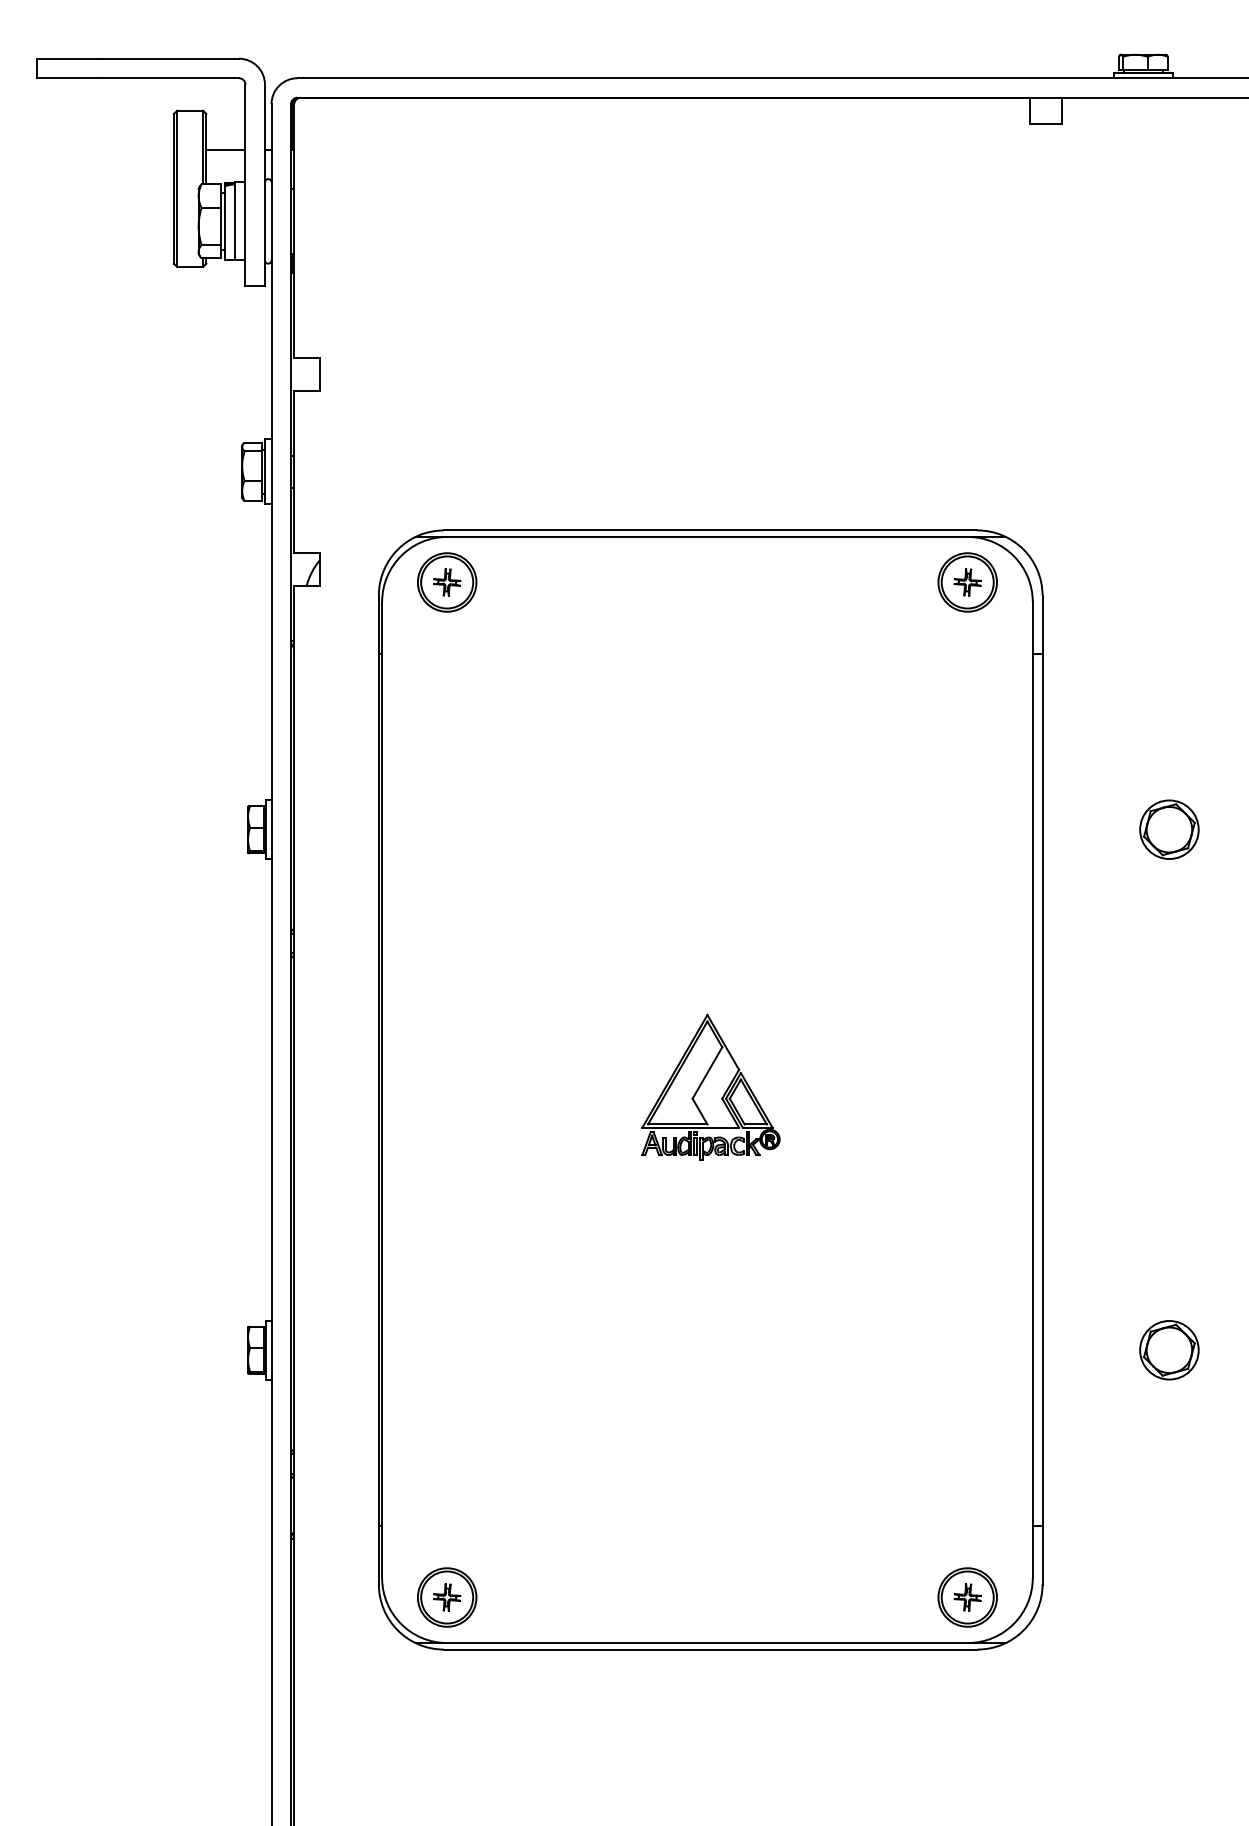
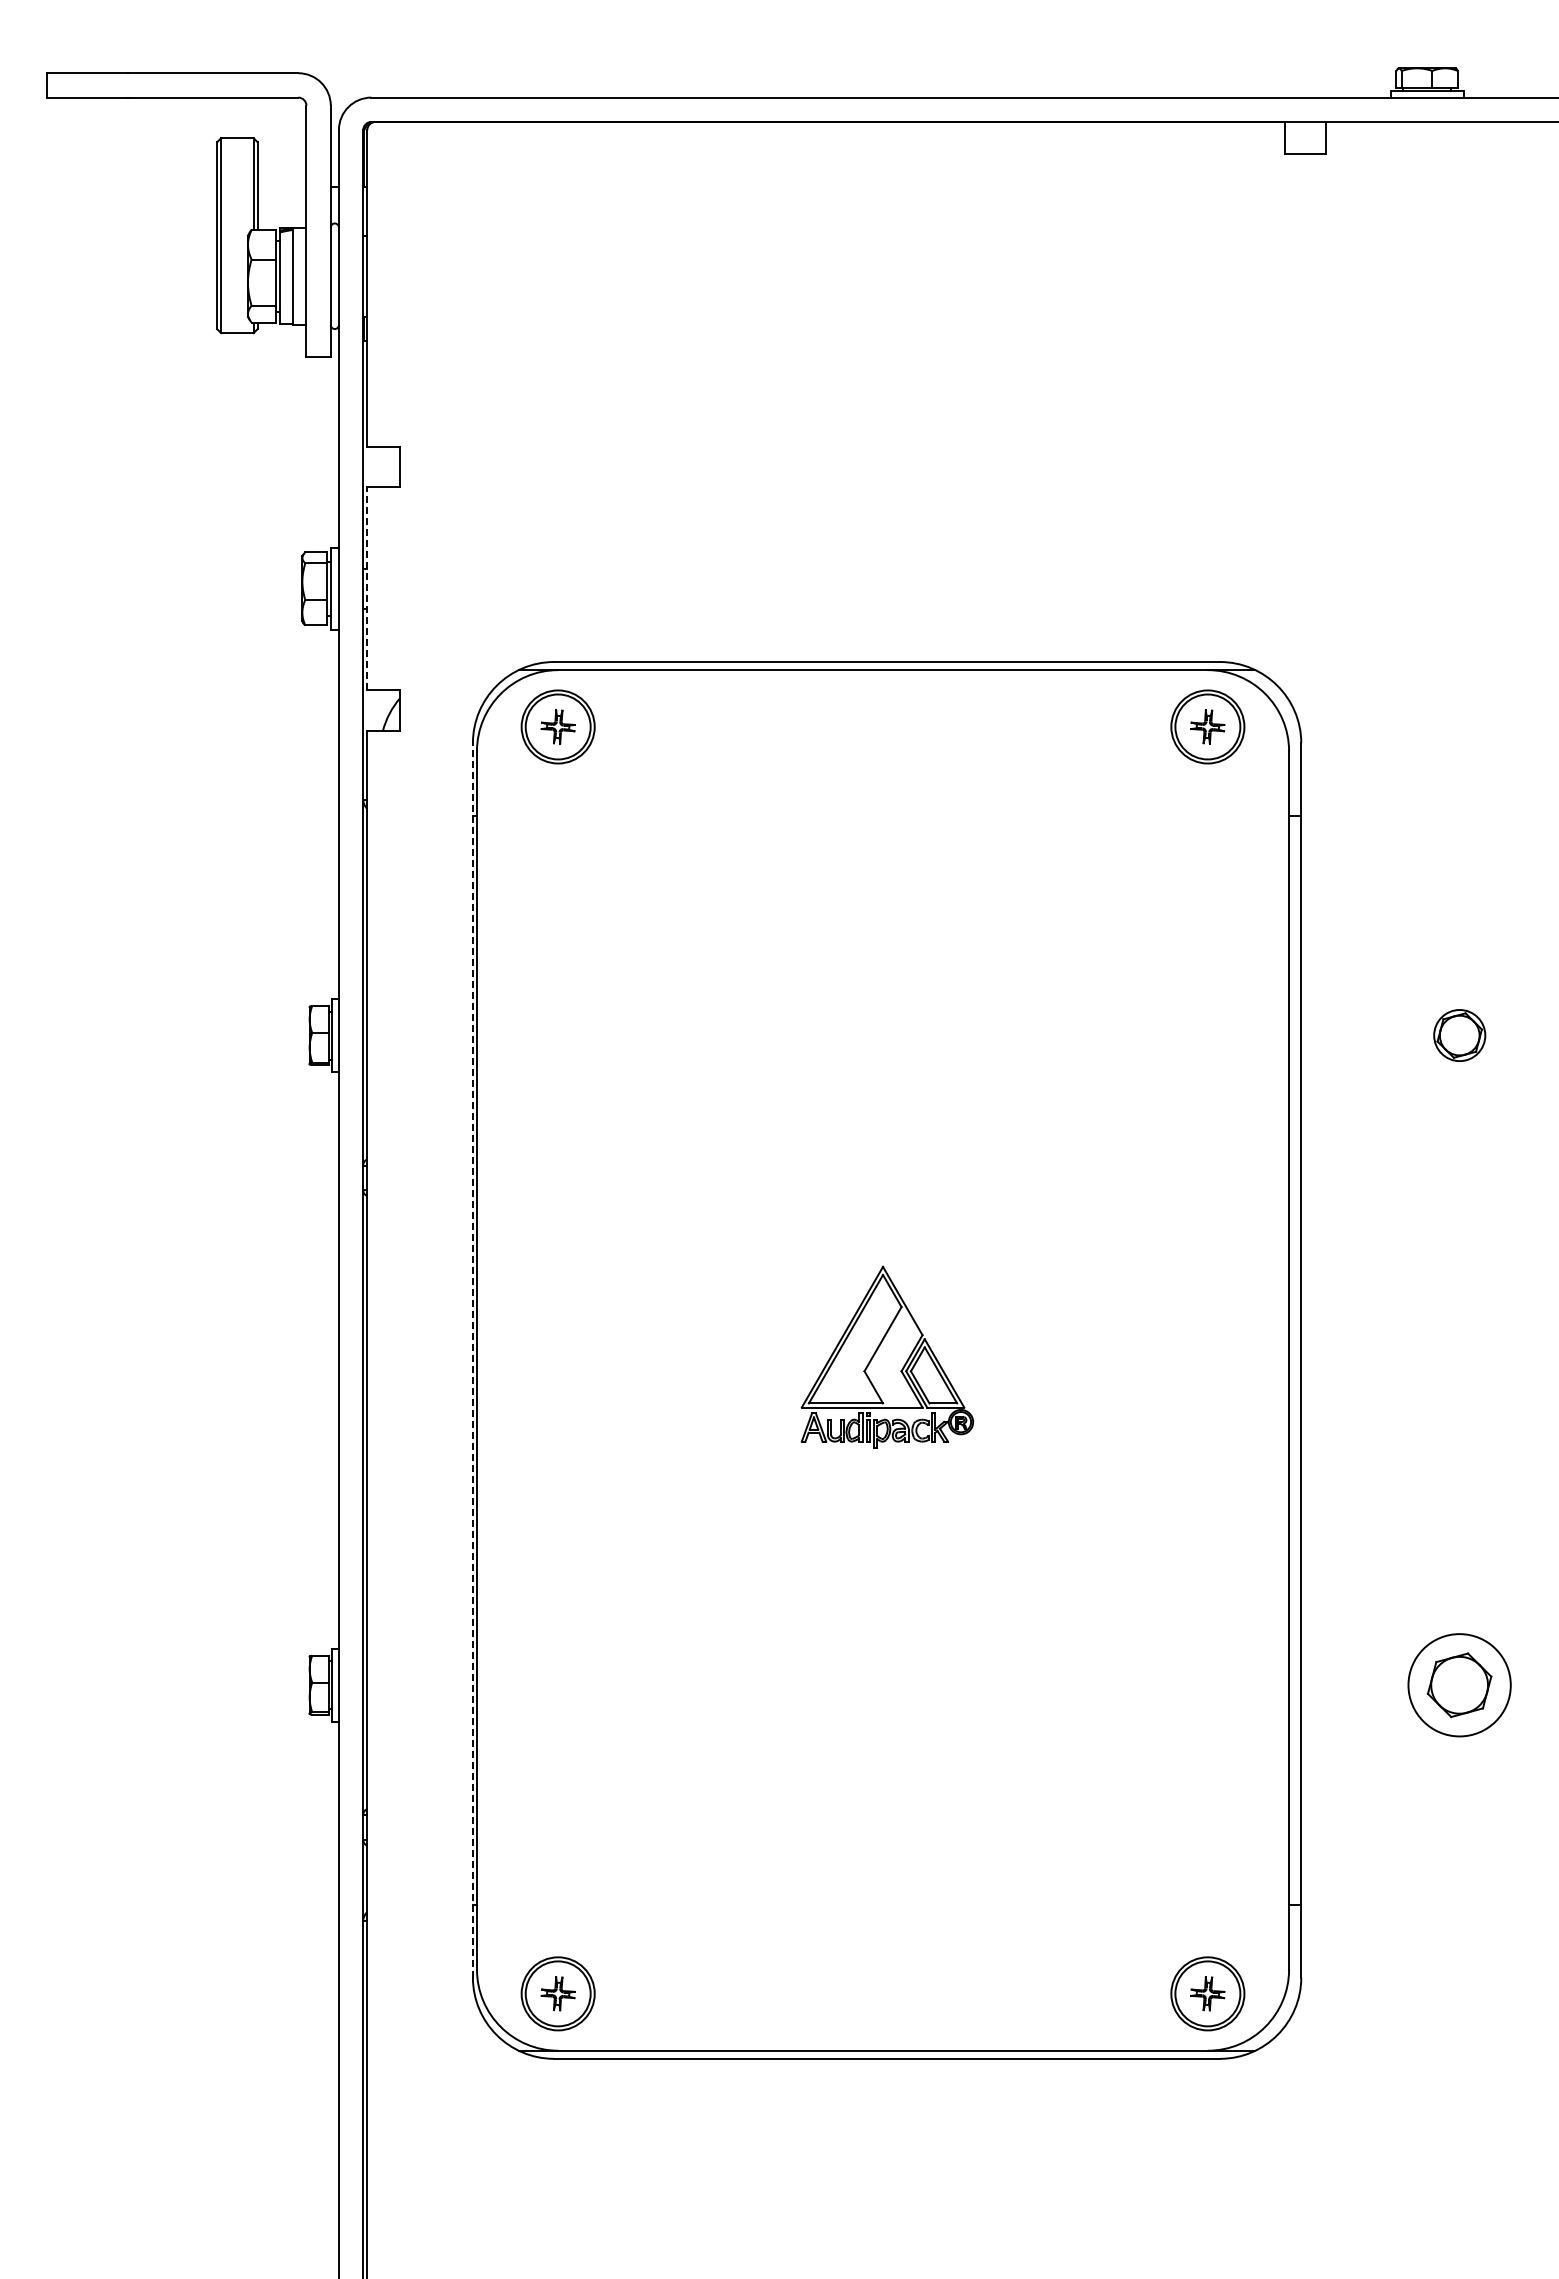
line: (225, 149) -> (281, 186), removed
line: (294, 471) -> (367, 588), solid -> dashed
part: (1169, 829) -> (1459, 1035), size x0.7
line: (378, 1089) -> (472, 1359), solid -> dashed
circle: (1169, 1349) -> (1459, 1684), size x1.4

